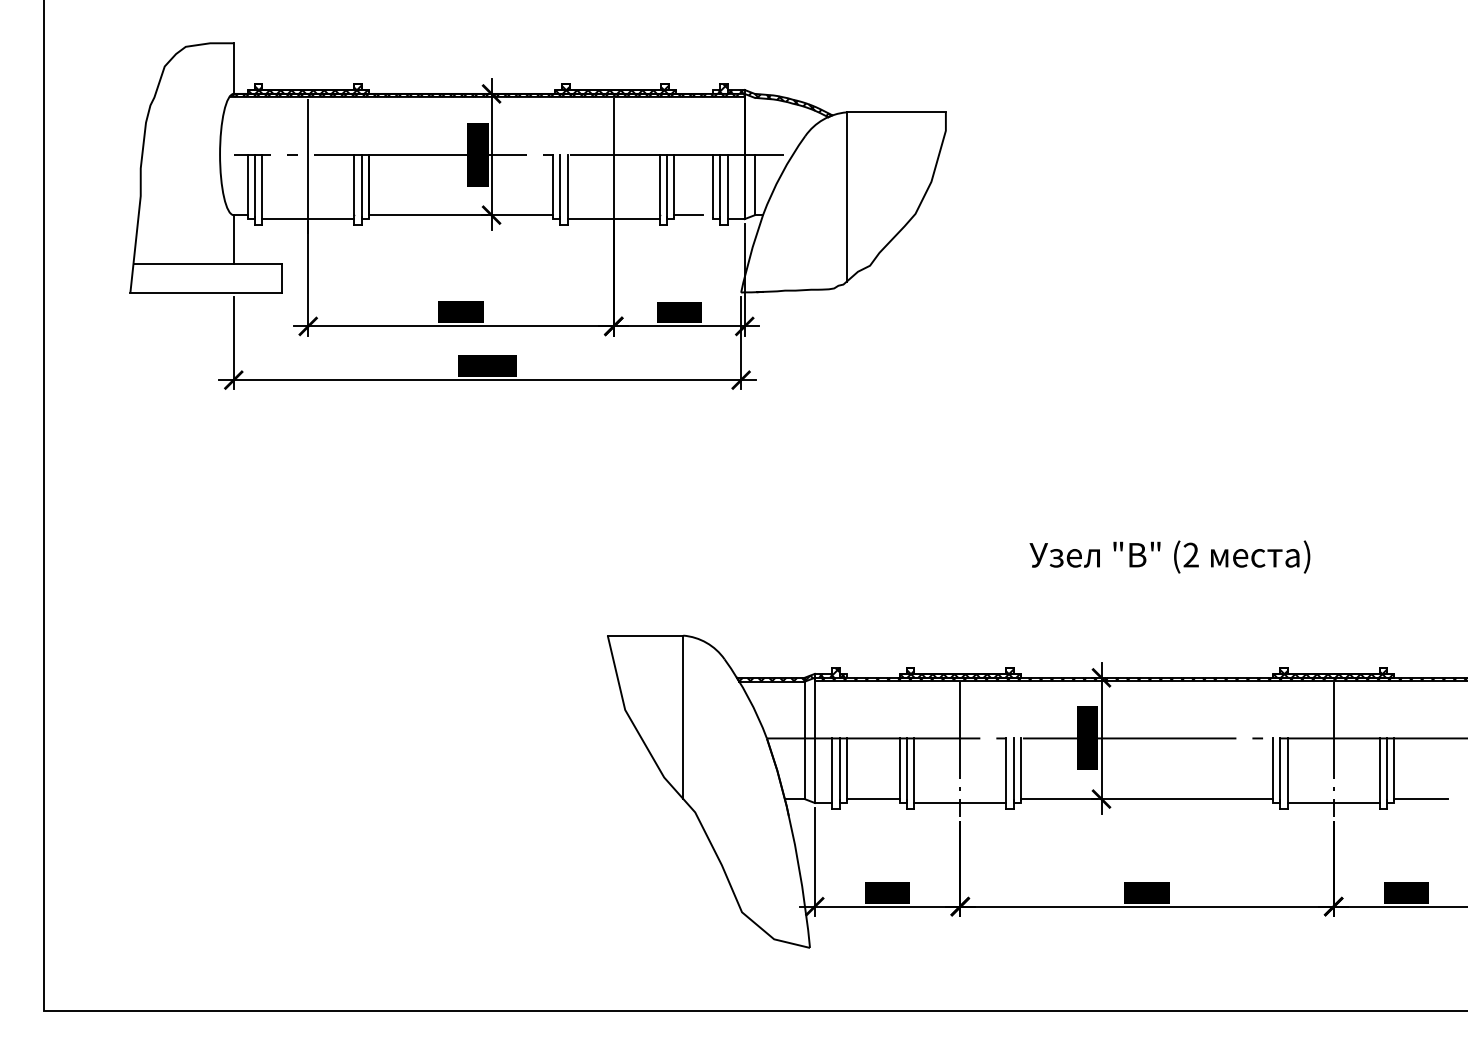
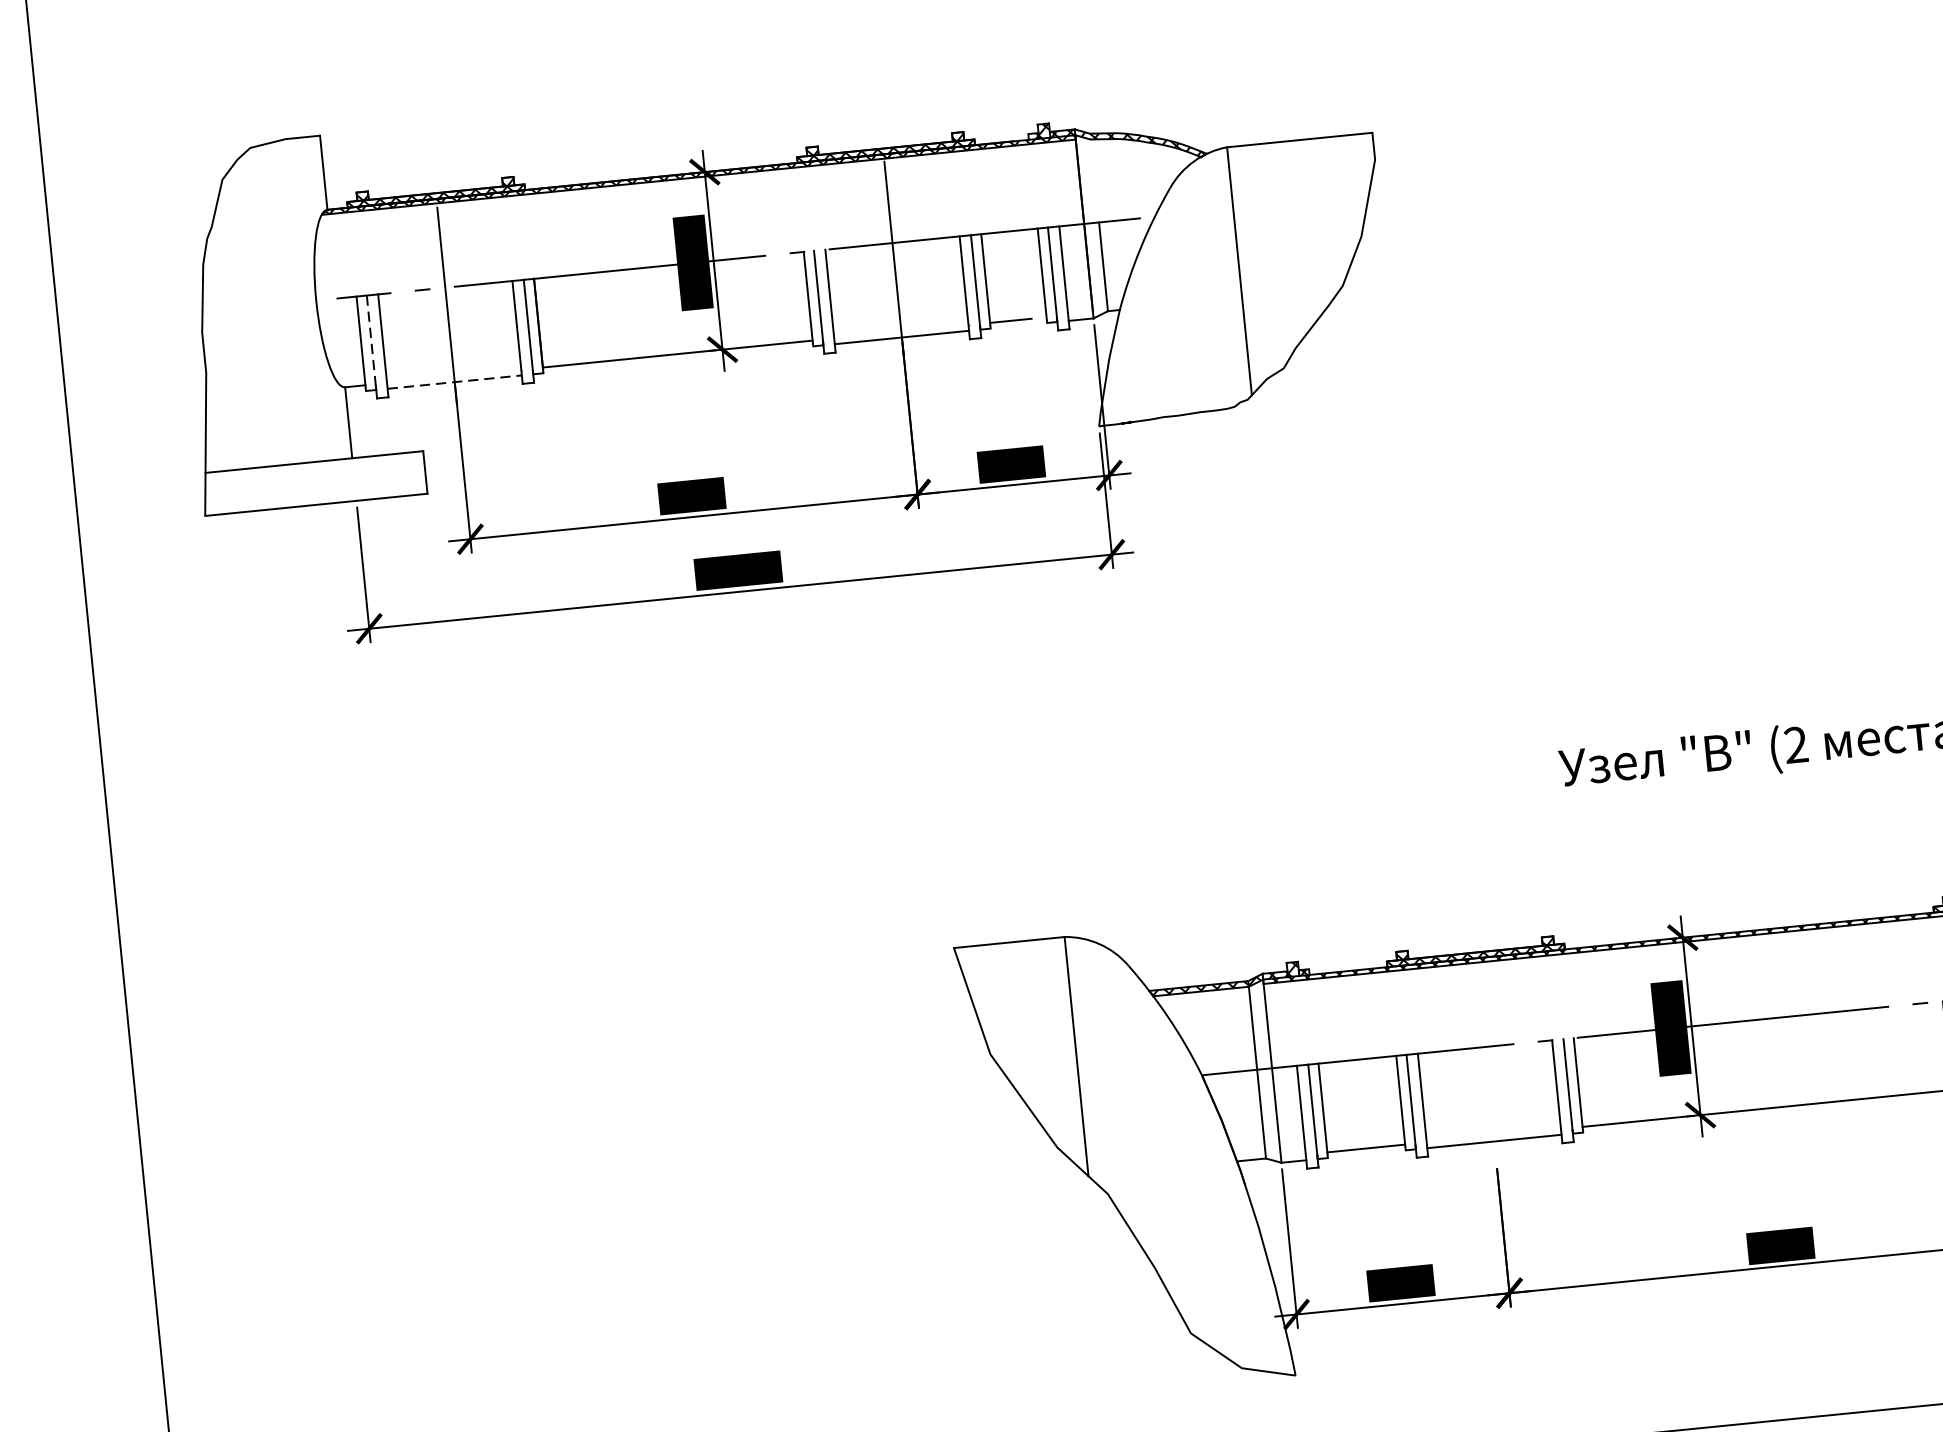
line: (254, 186) -> (371, 342), solid -> dashed
line: (308, 219) -> (455, 382), solid -> dashed
line: (960, 749) -> (1486, 1063), removed

